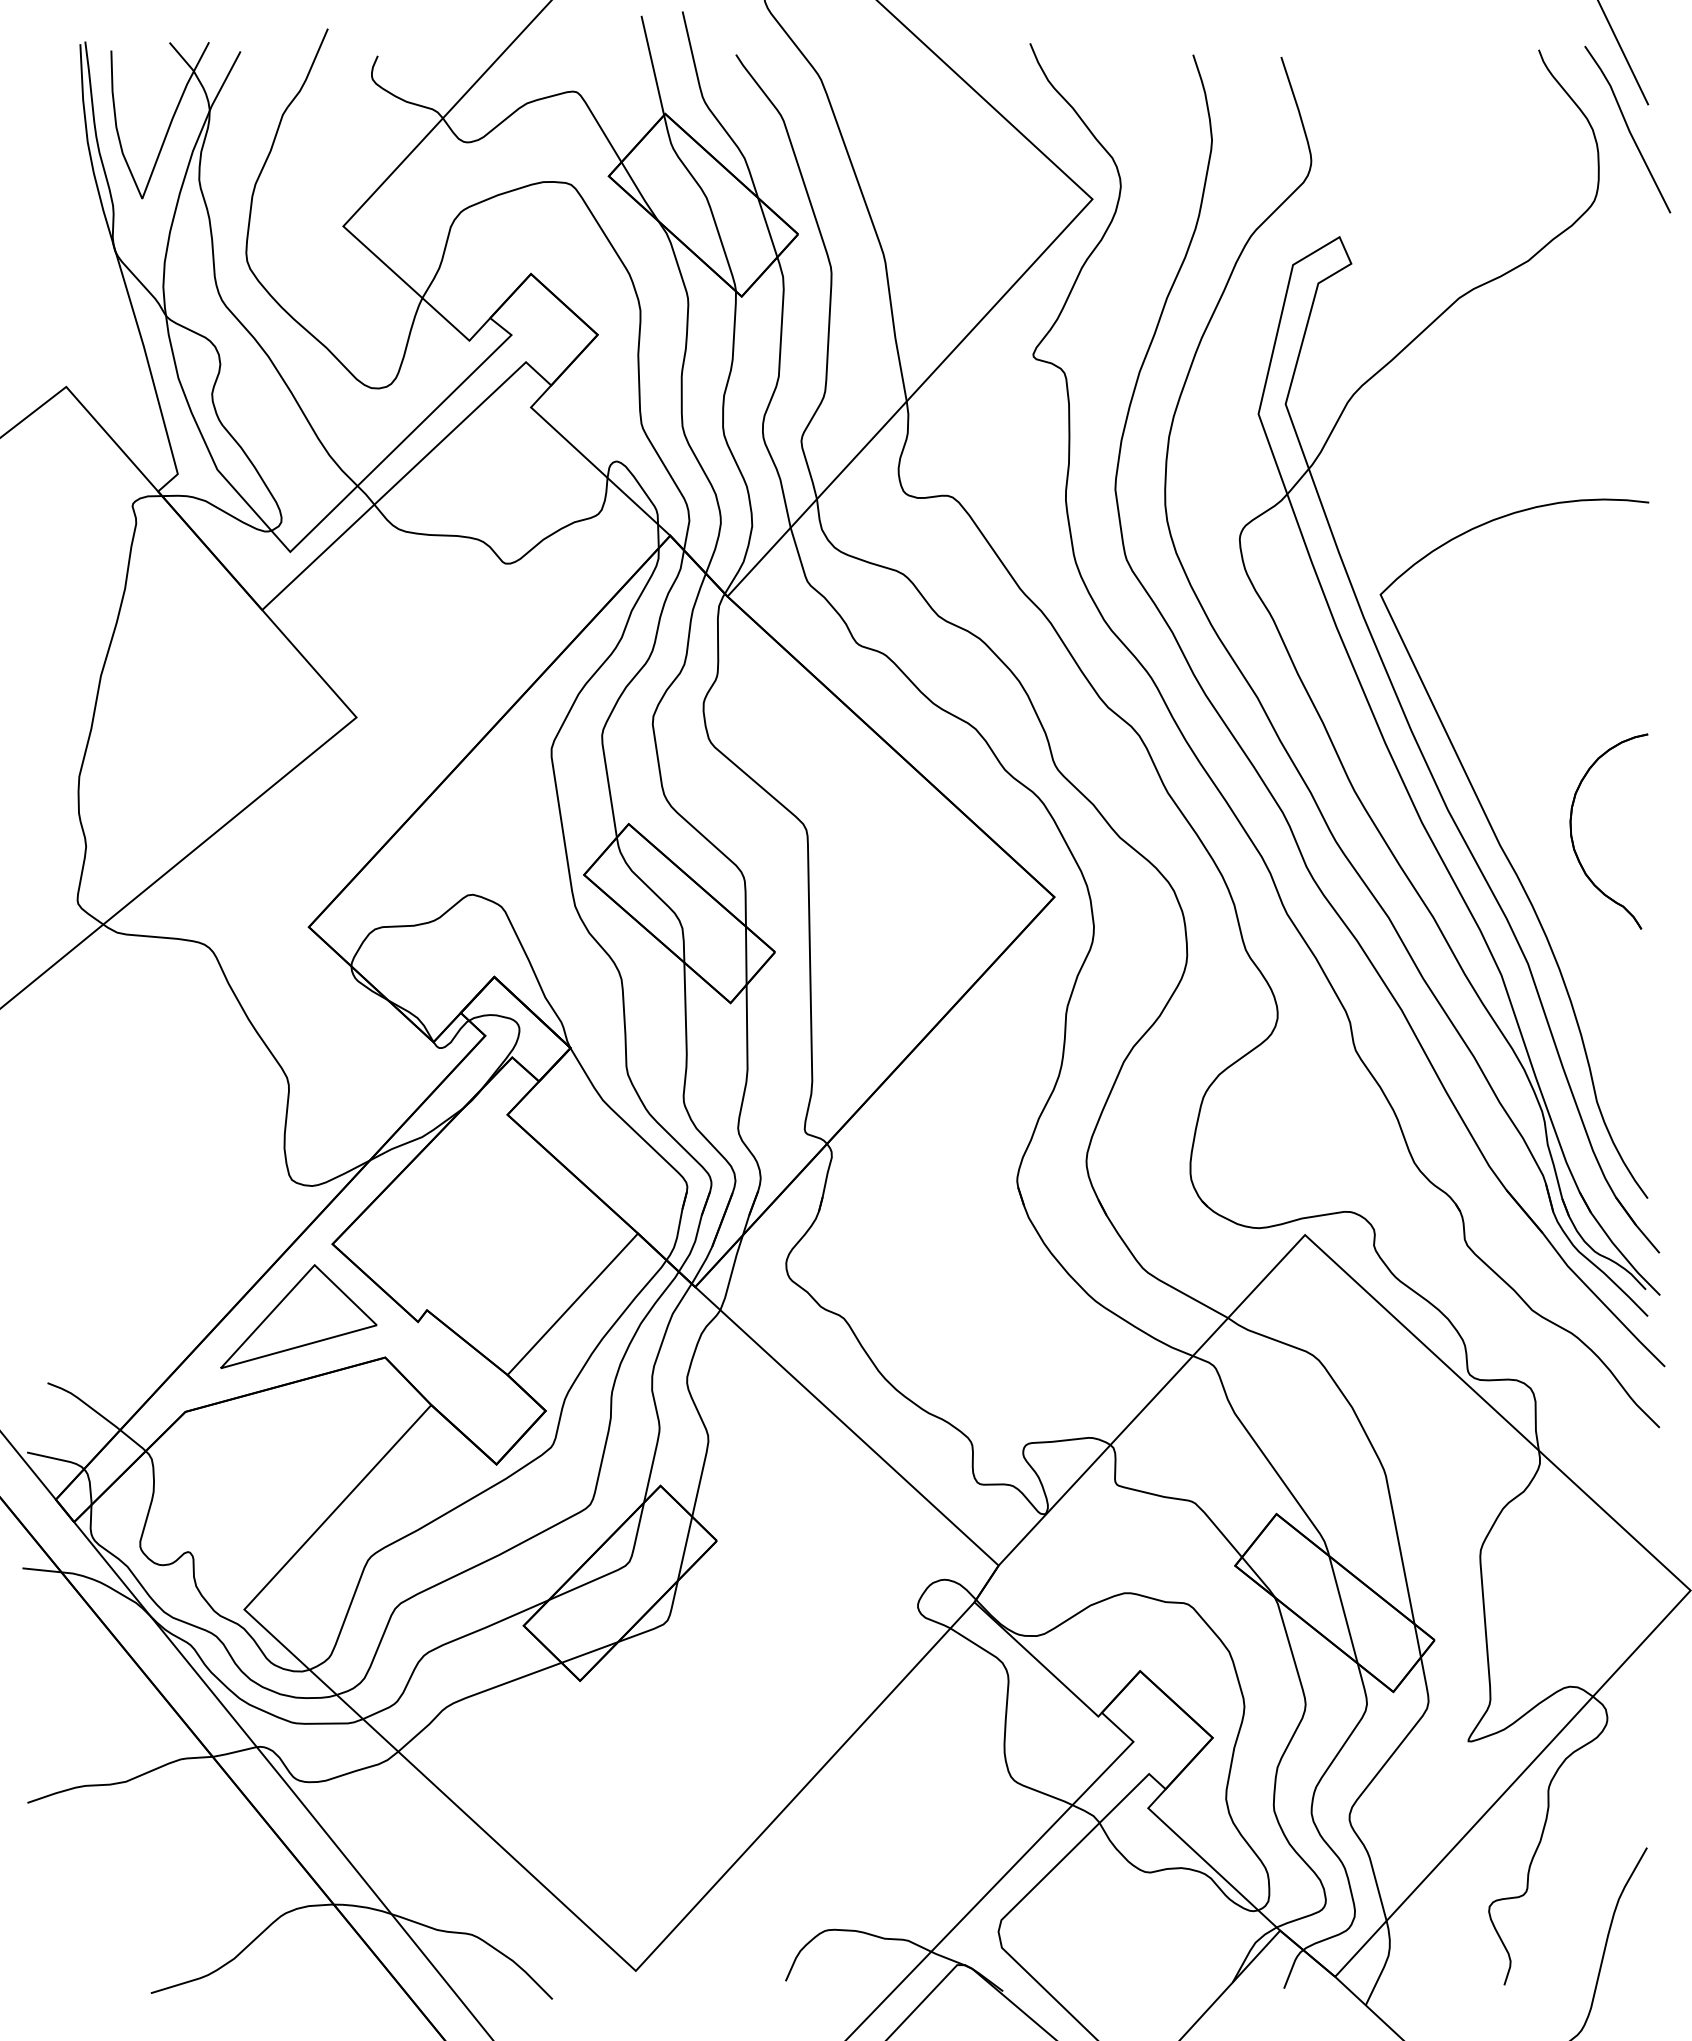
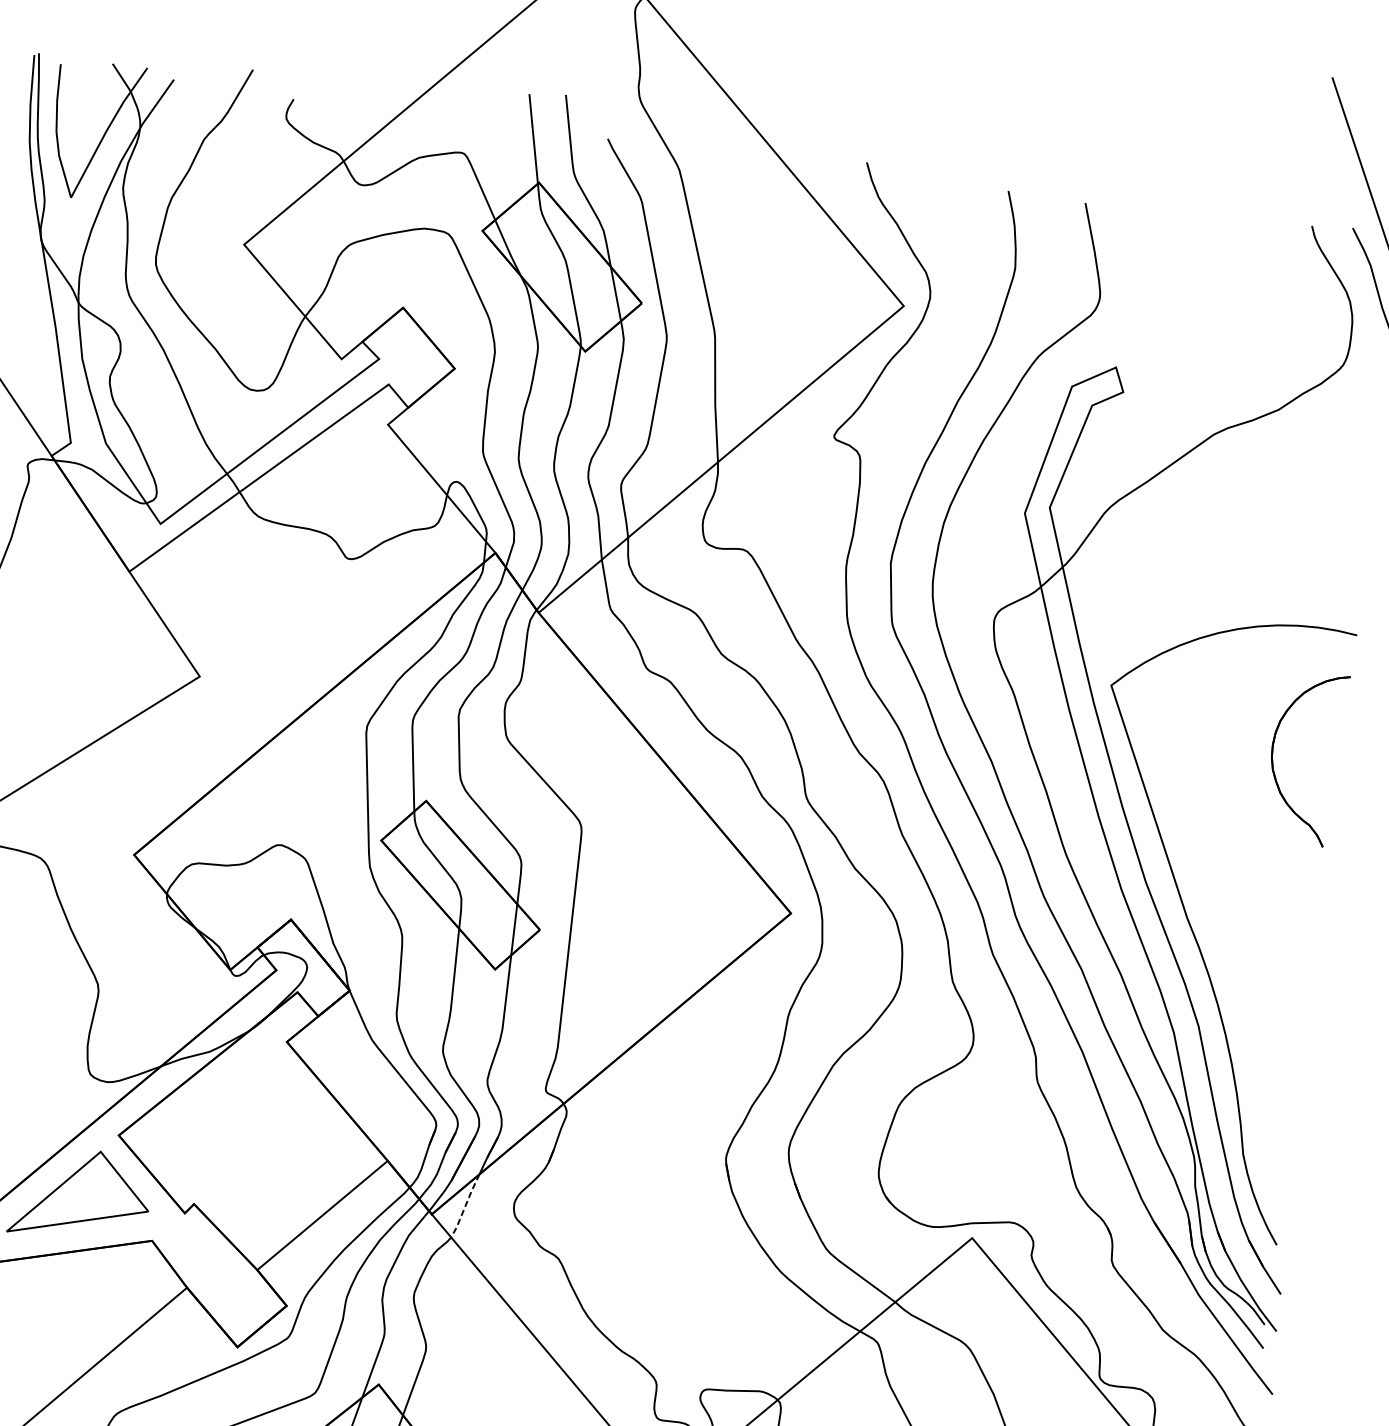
part: (1572, 833) -> (1273, 755), moved
line: (731, 1273) -> (465, 1206), solid -> dashed

